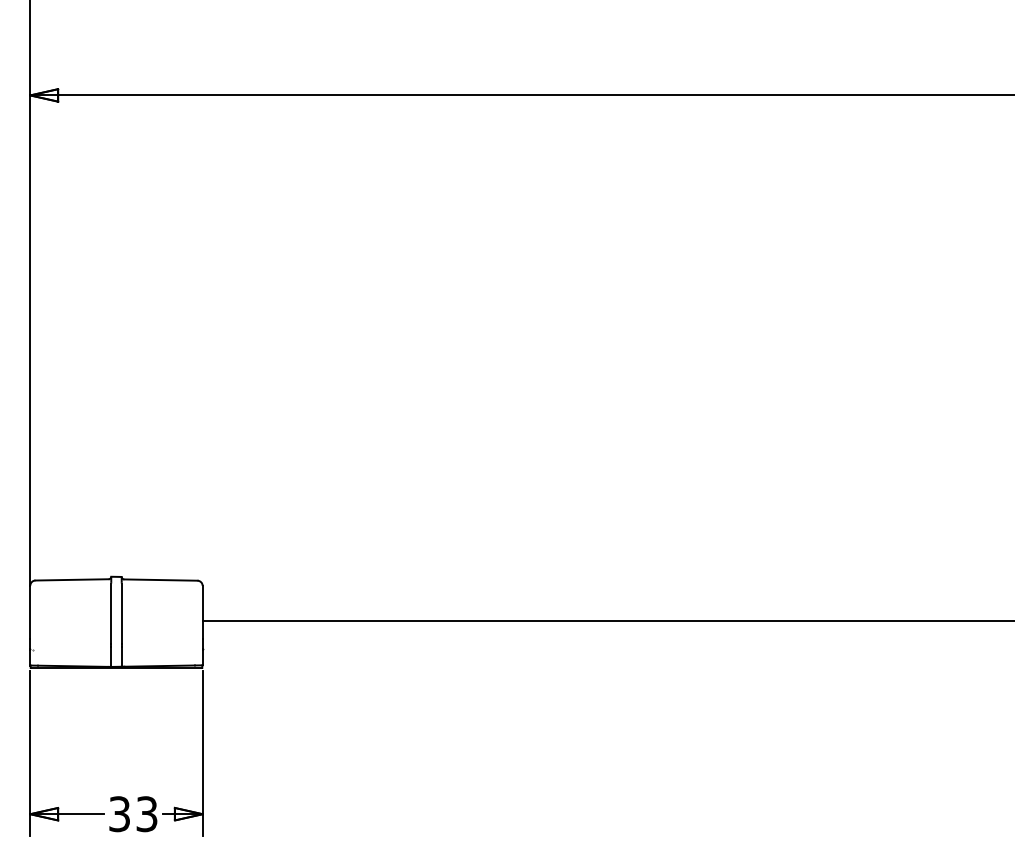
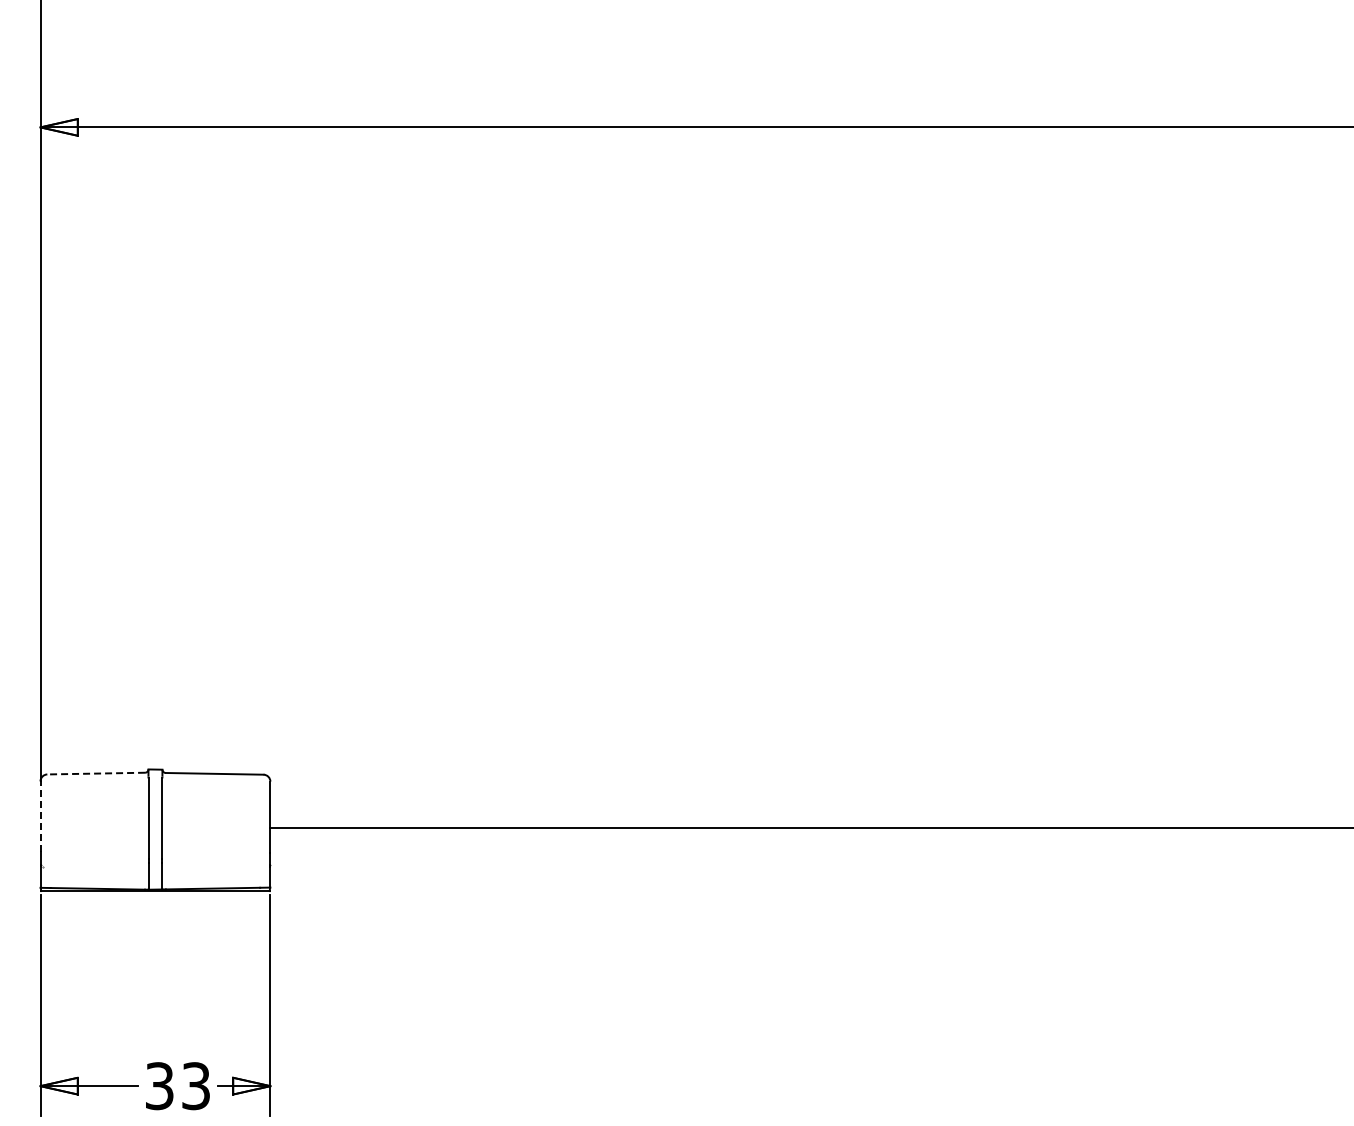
line: (72, 579) -> (96, 773), solid -> dashed
line: (30, 612) -> (40, 816), solid -> dashed

